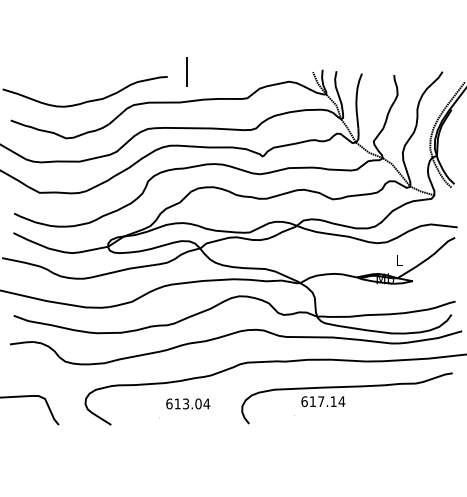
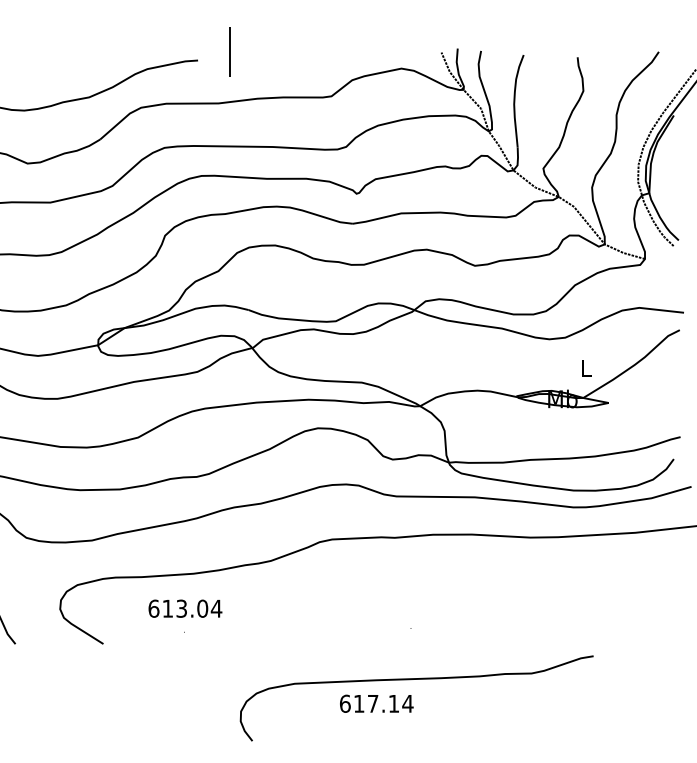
part: (346, 398) -> (415, 698), moved
text: (188, 403) -> (185, 607), moved

